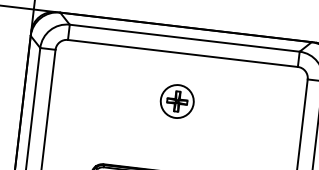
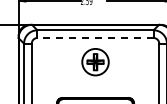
line: (182, 54) -> (95, 38), solid -> dashed
part: (177, 101) -> (95, 62), size x1.6

